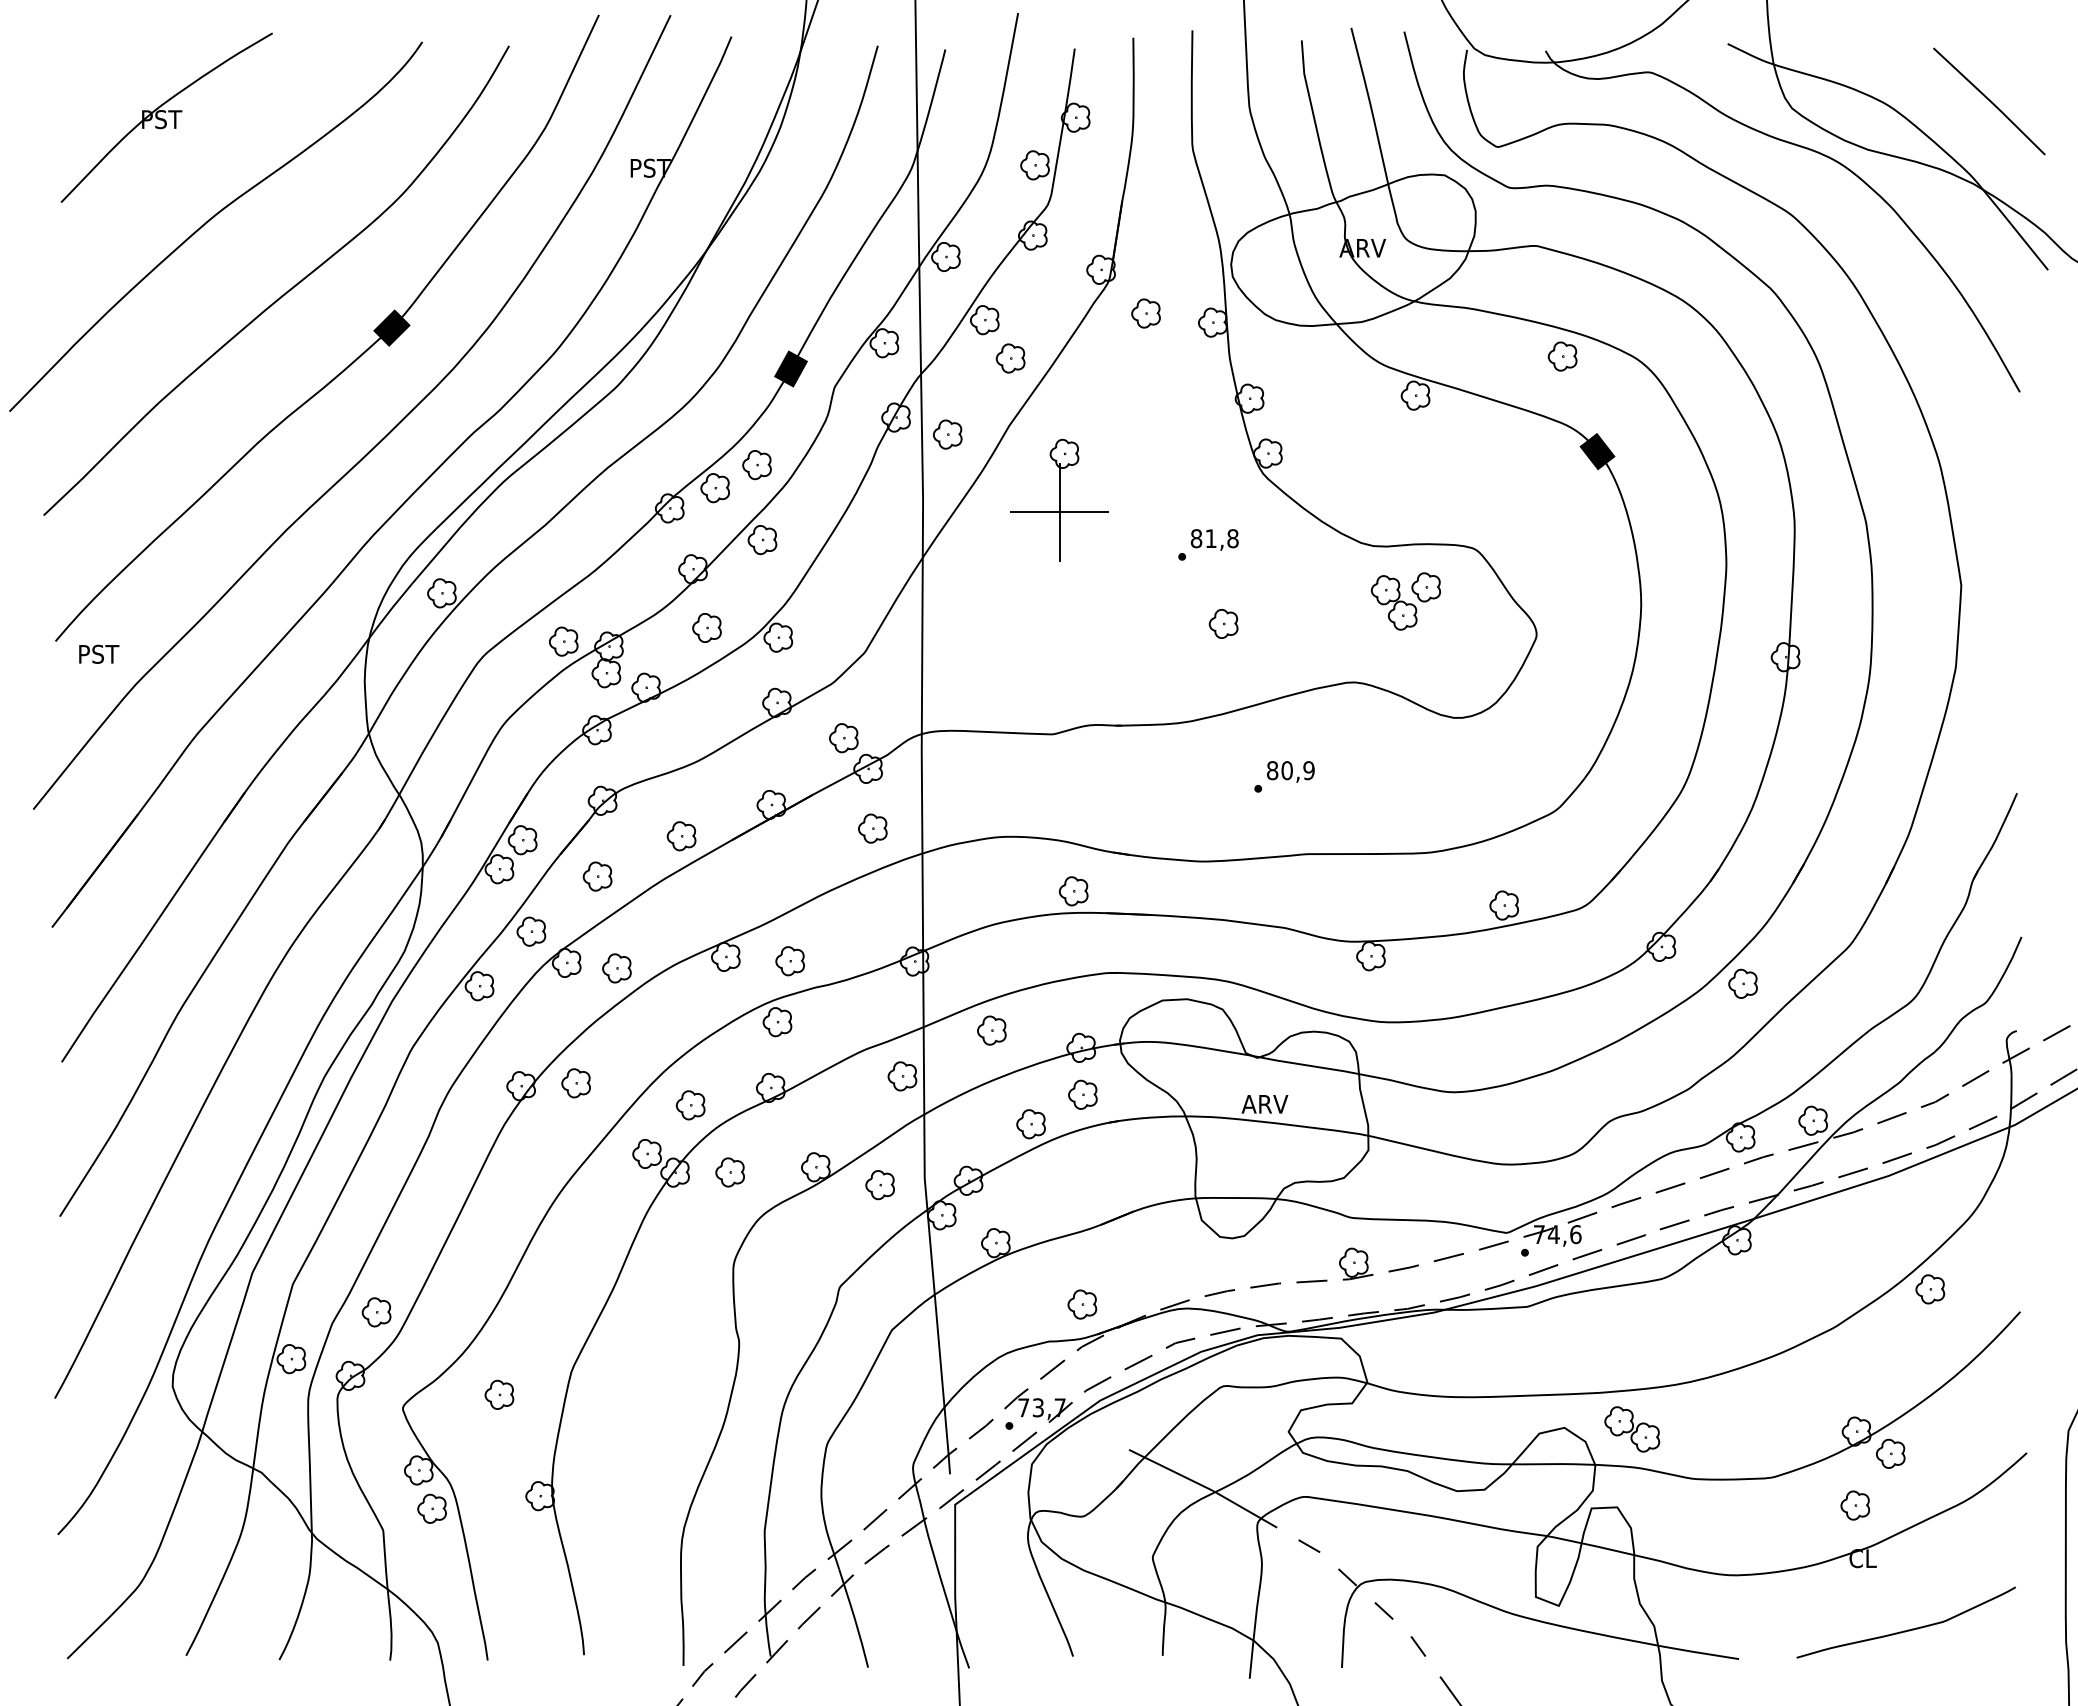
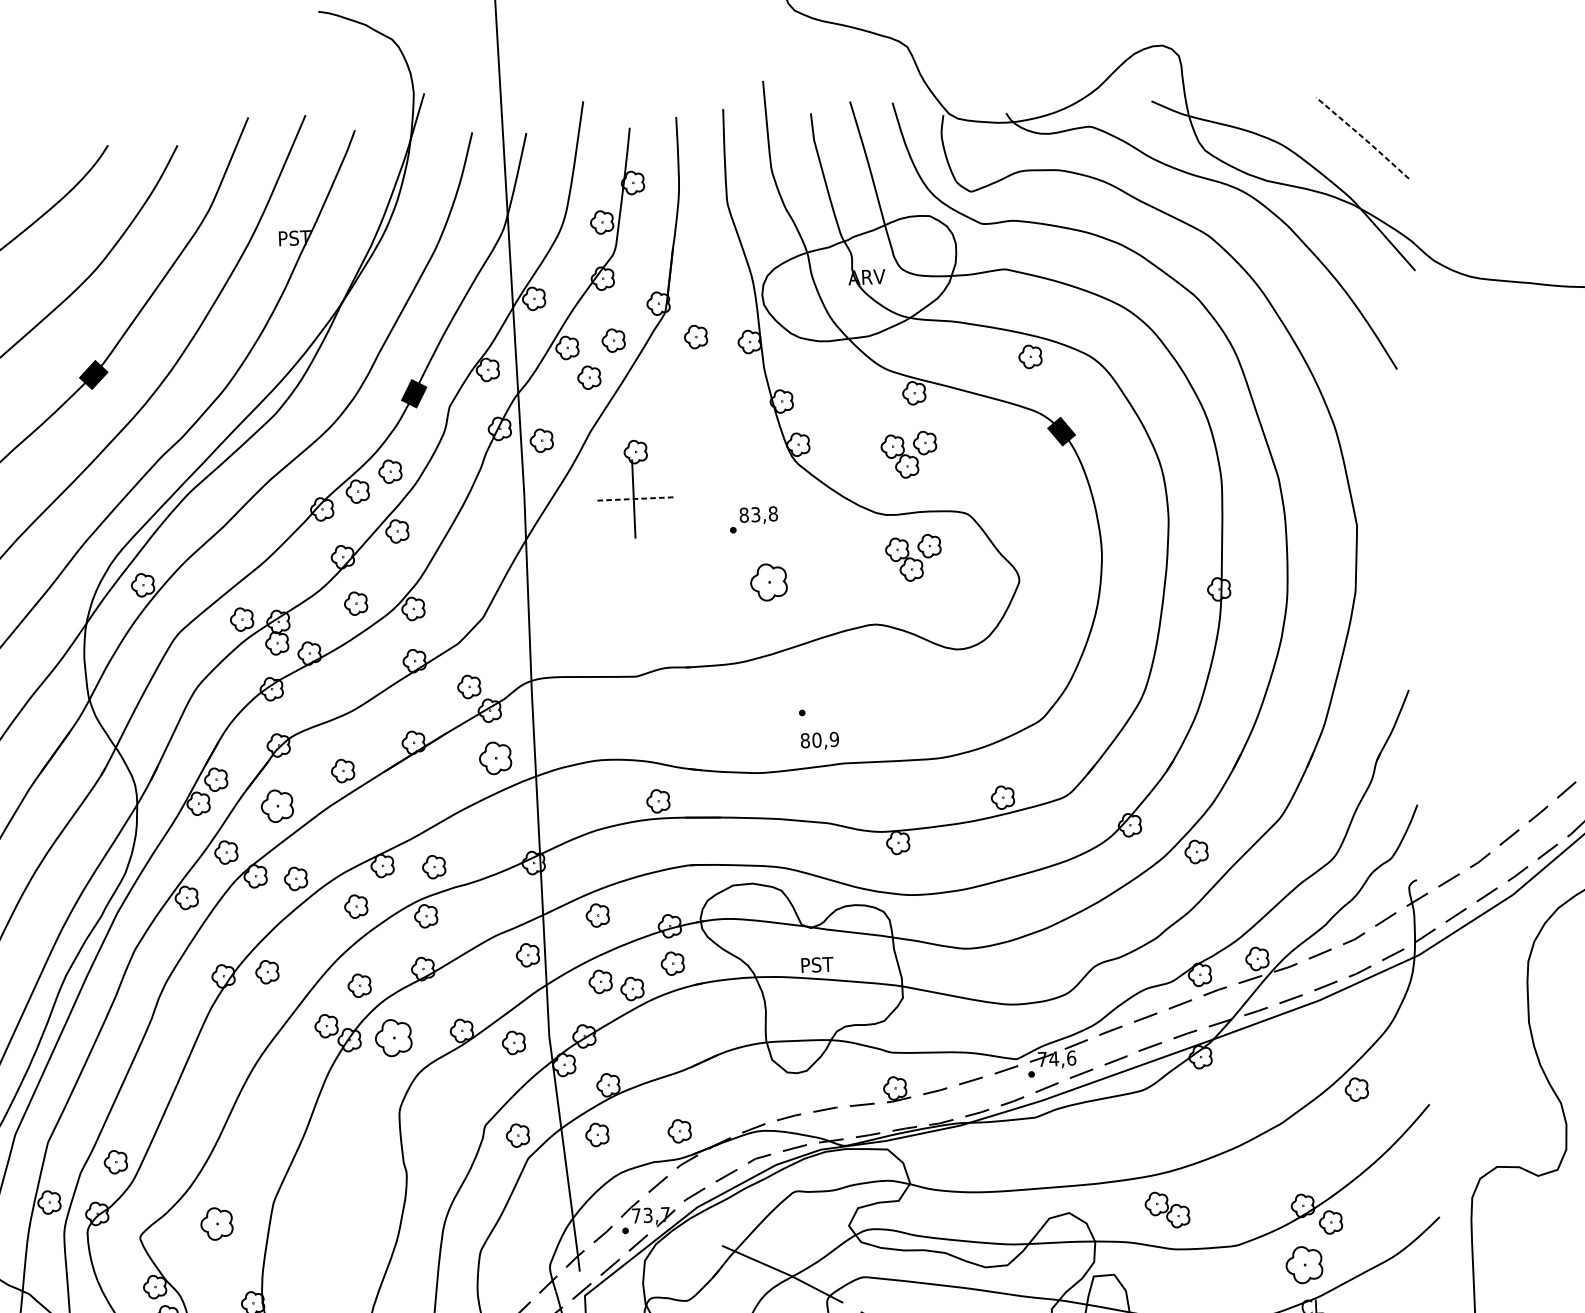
line: (1990, 101) -> (1363, 138), solid -> dashed
part: (1042, 313) -> (613, 340), added
part: (1405, 472) -> (908, 455), added
line: (1059, 512) -> (633, 499), solid -> dashed
text: (1210, 538) -> (755, 514), 81,8 -> 83,8
part: (1223, 623) -> (768, 582), size x1.6
text: (1290, 771) -> (819, 740), moved
part: (872, 828) -> (495, 758), size x1.4
part: (597, 876) -> (277, 806), size x1.4
part: (690, 1006) -> (356, 906), added
text: (1264, 1103) -> (818, 964), ARV -> PST
part: (991, 1113) -> (600, 981), added
part: (729, 1172) -> (393, 1038), size x1.6
part: (879, 1301) -> (517, 1135), added
part: (979, 1304) -> (597, 1134), added
part: (499, 1394) -> (216, 1223), size x1.4
part: (1632, 1429) -> (1167, 1210), moved
part: (1855, 1505) -> (1304, 1264), size x1.6

